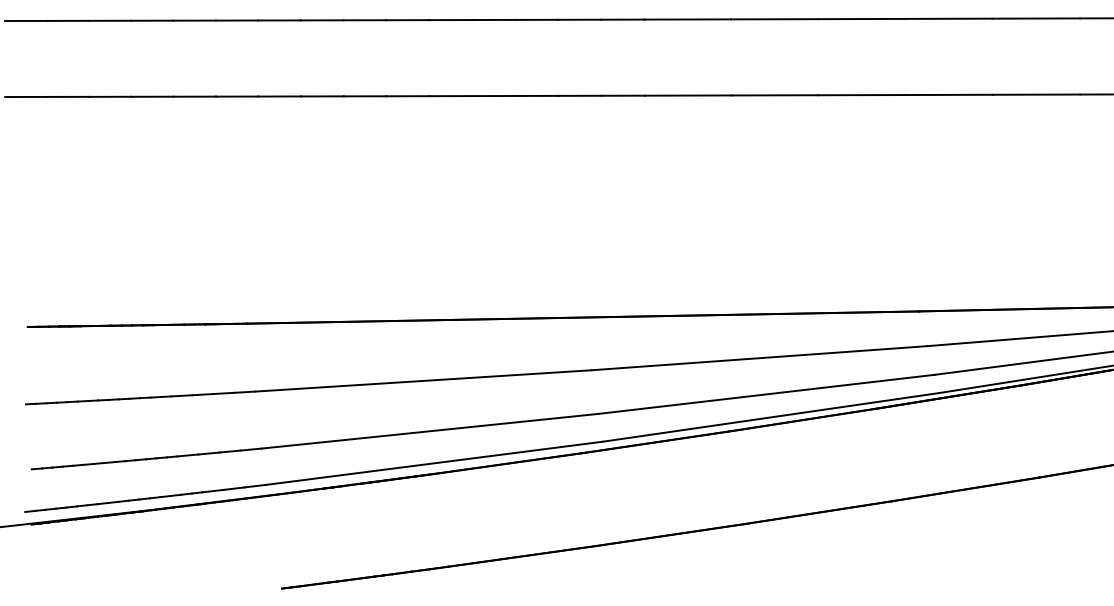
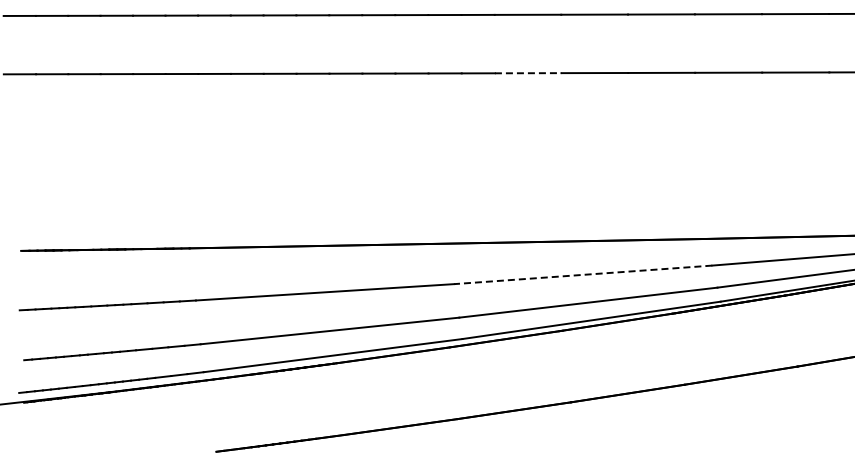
line: (688, 95) -> (528, 73), solid -> dashed
line: (758, 357) -> (582, 274), solid -> dashed

